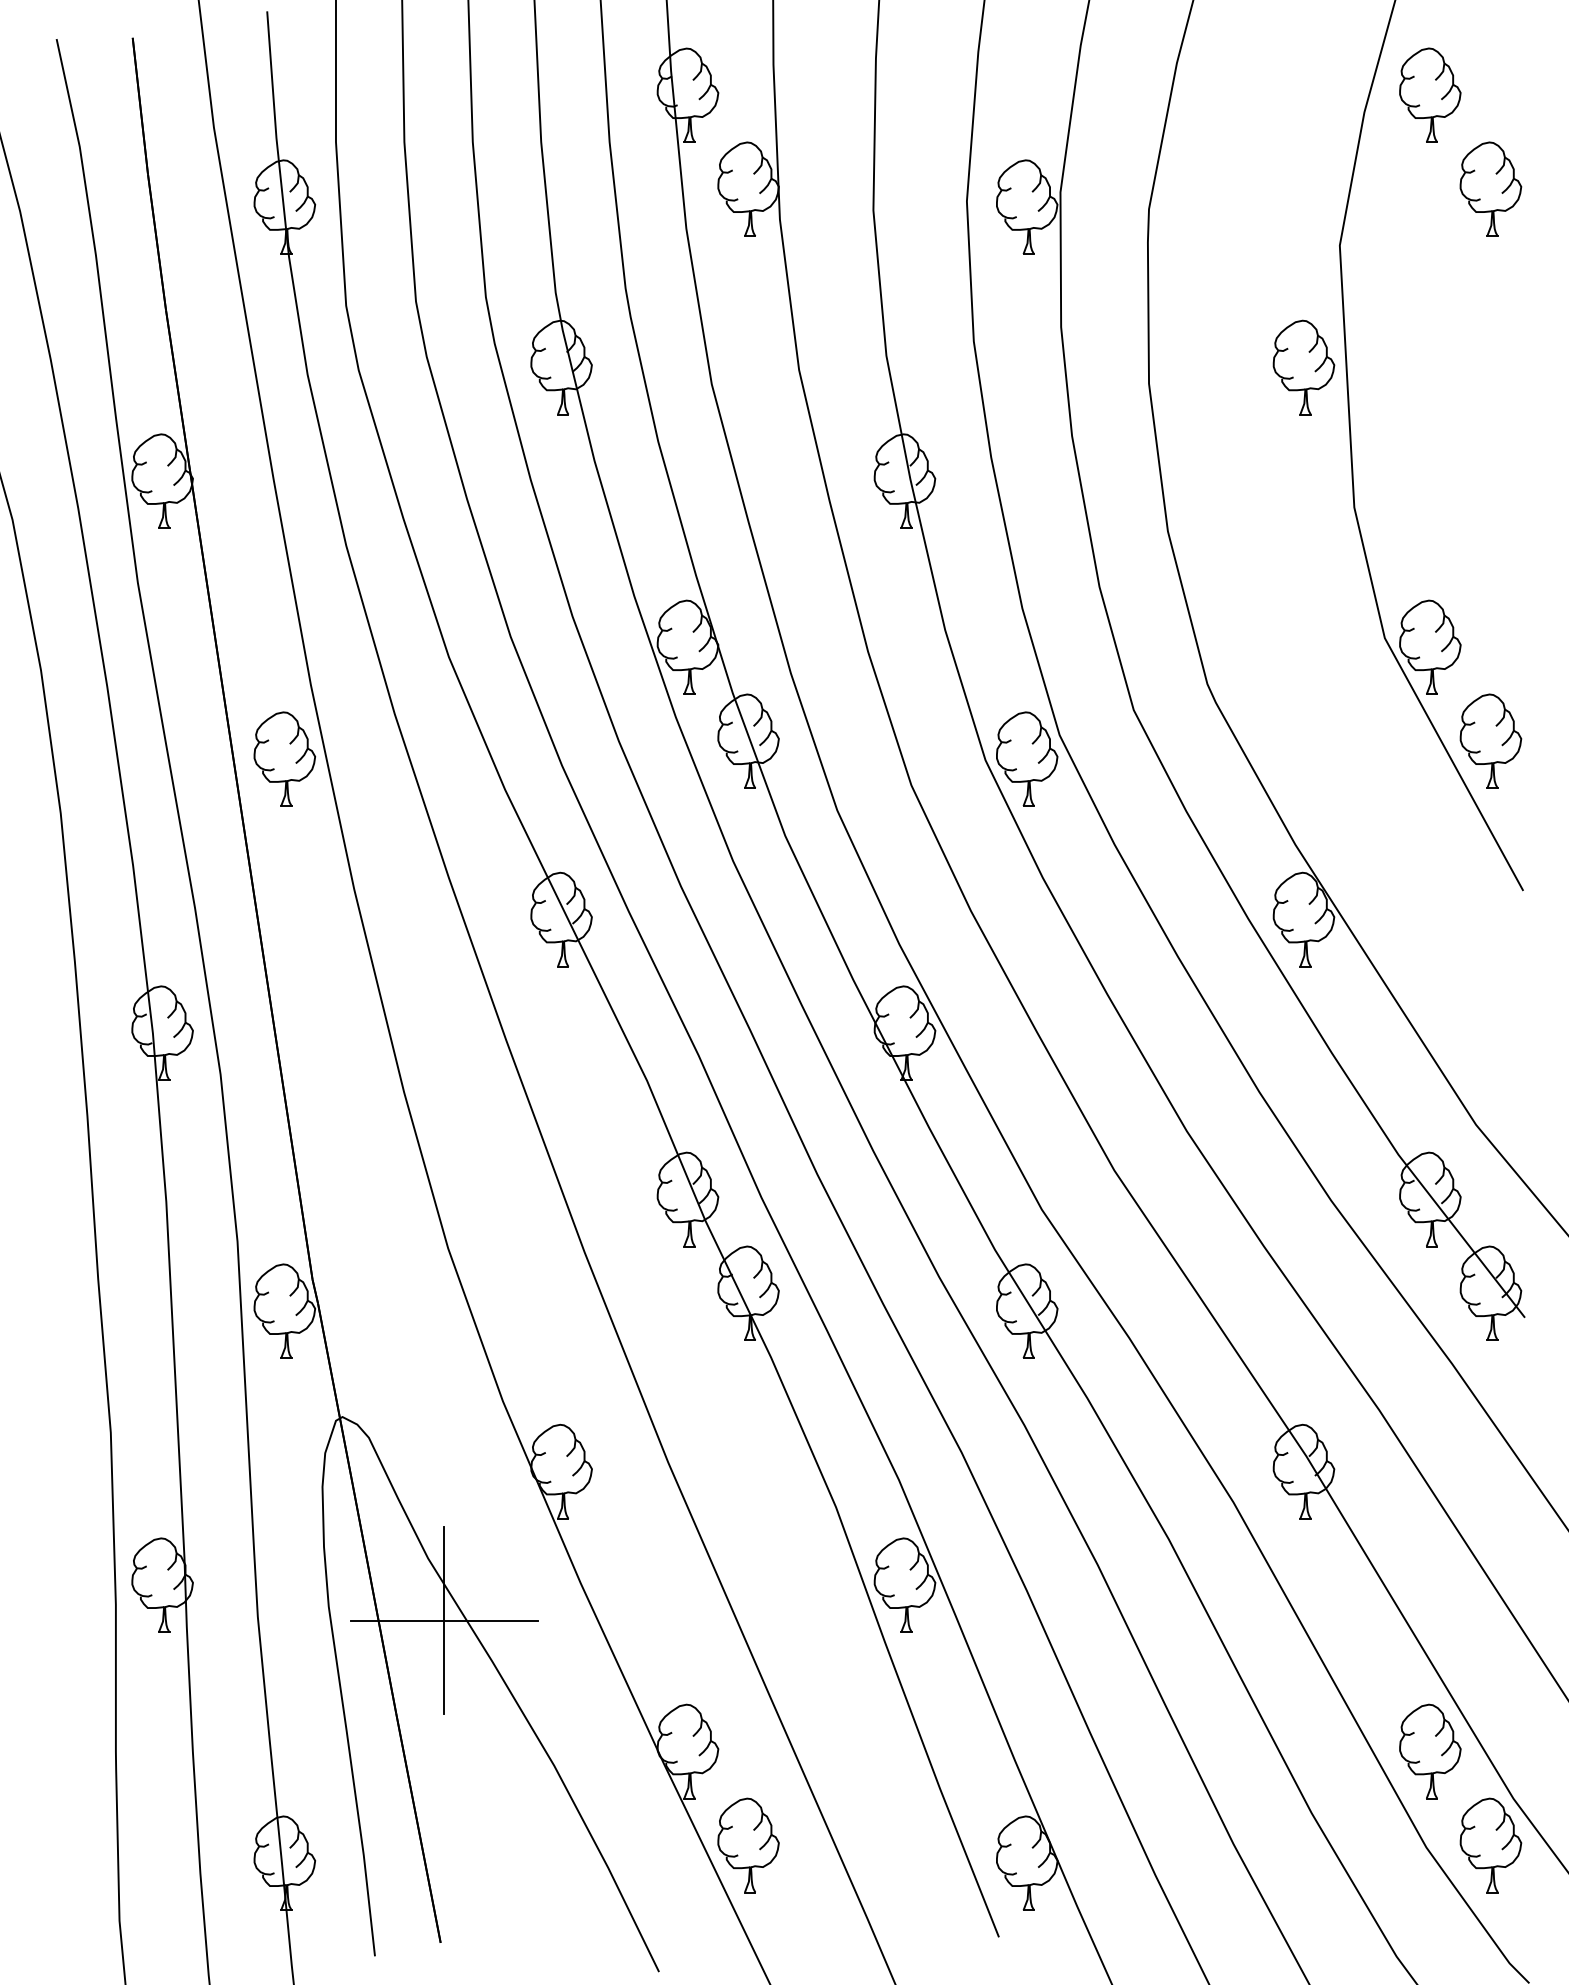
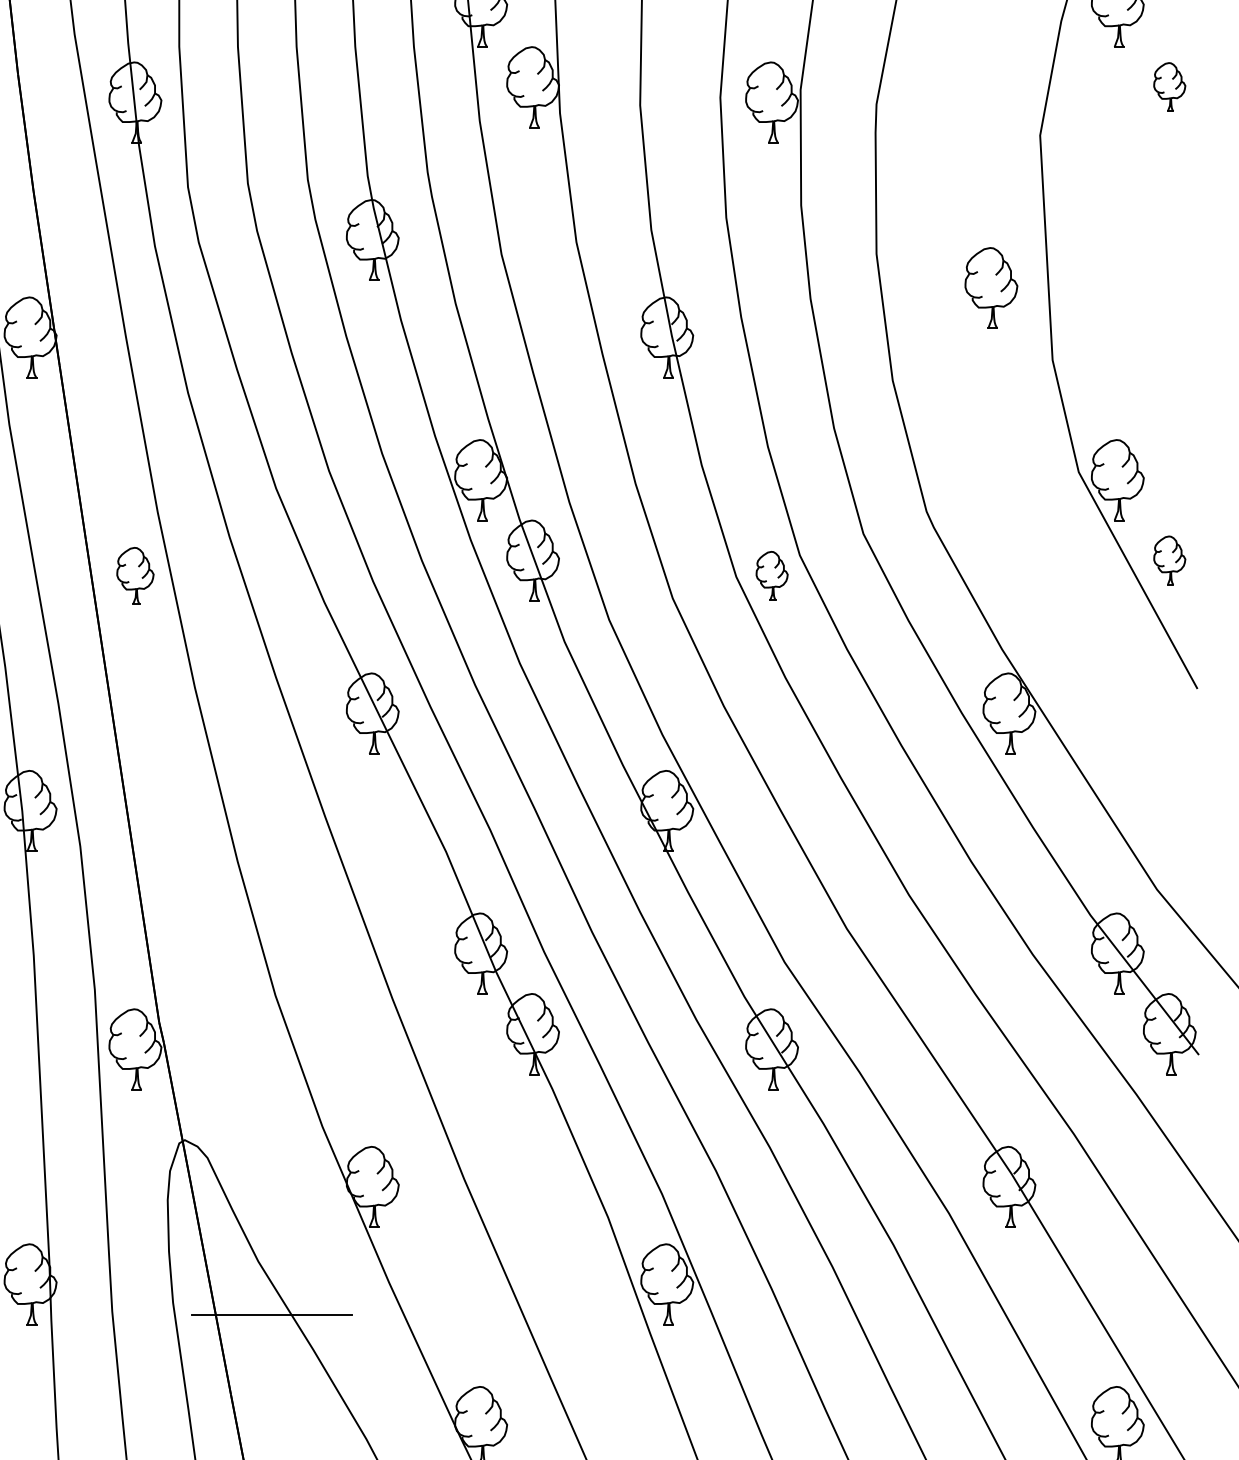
part: (1490, 188) -> (1169, 86), size x0.6
part: (1303, 367) -> (991, 288), moved
part: (1490, 740) -> (1169, 559), size x0.6
part: (284, 758) -> (135, 575), size x0.7
part: (1027, 758) -> (772, 575), size x0.6
line: (444, 1620) -> (272, 1314), removed

